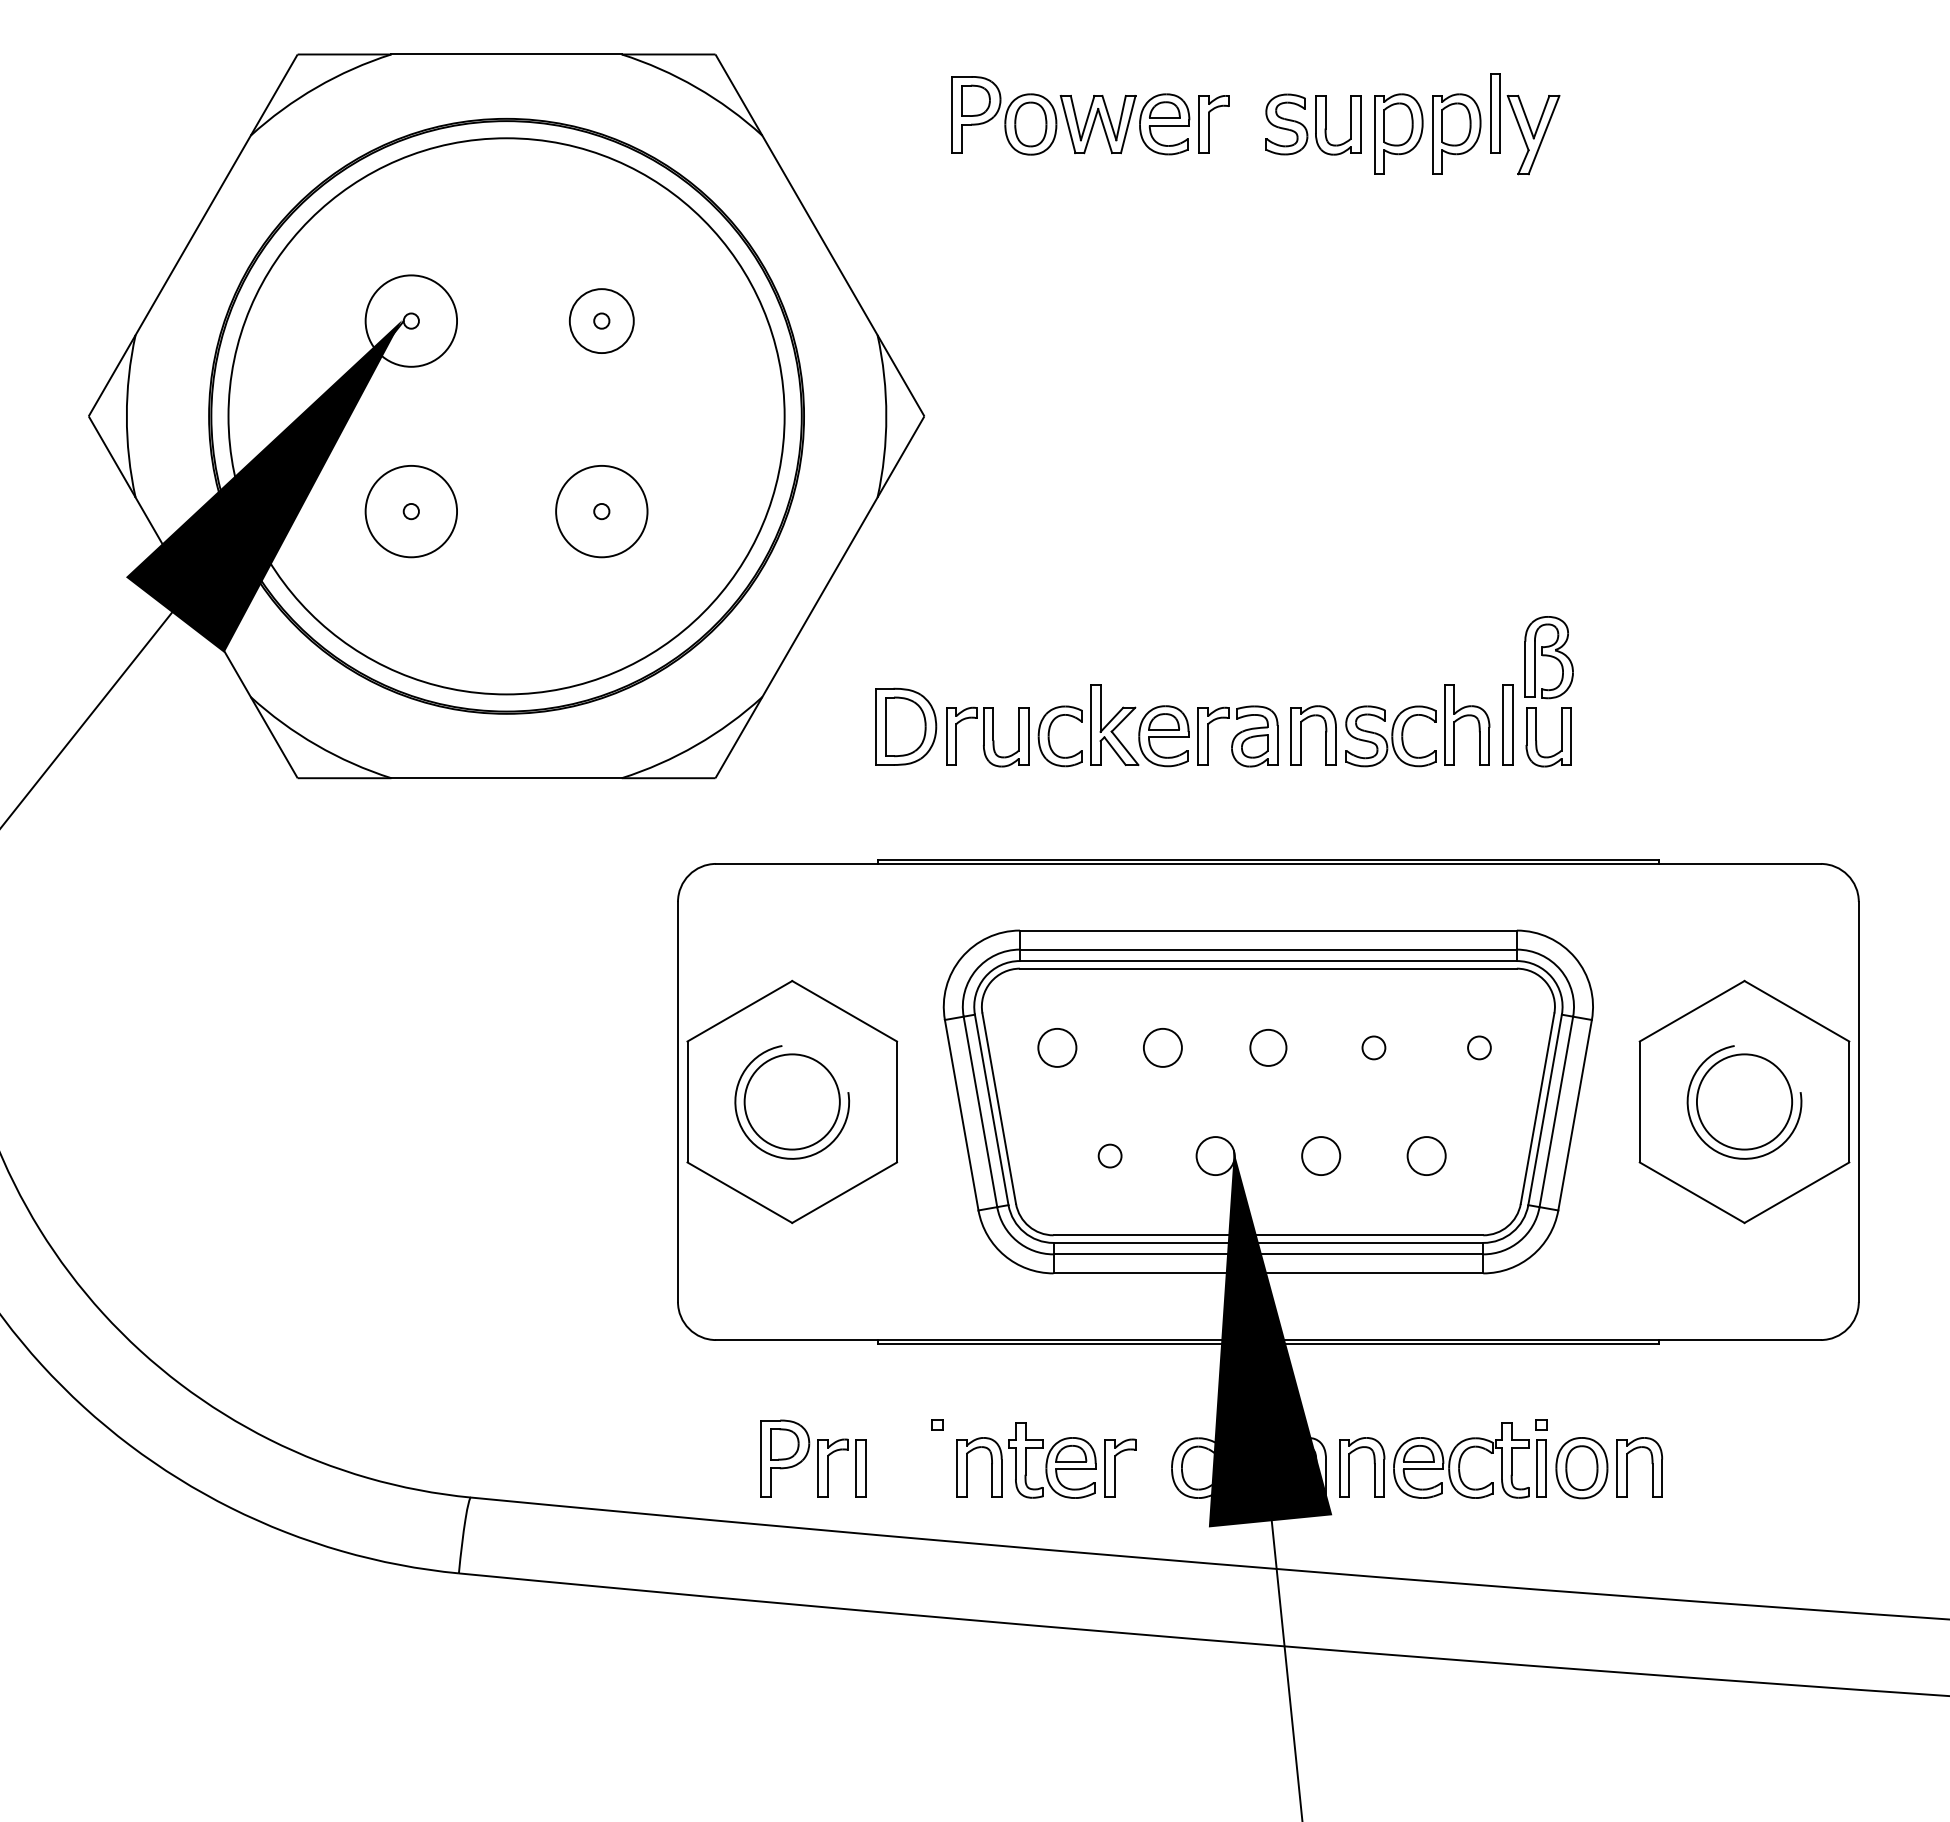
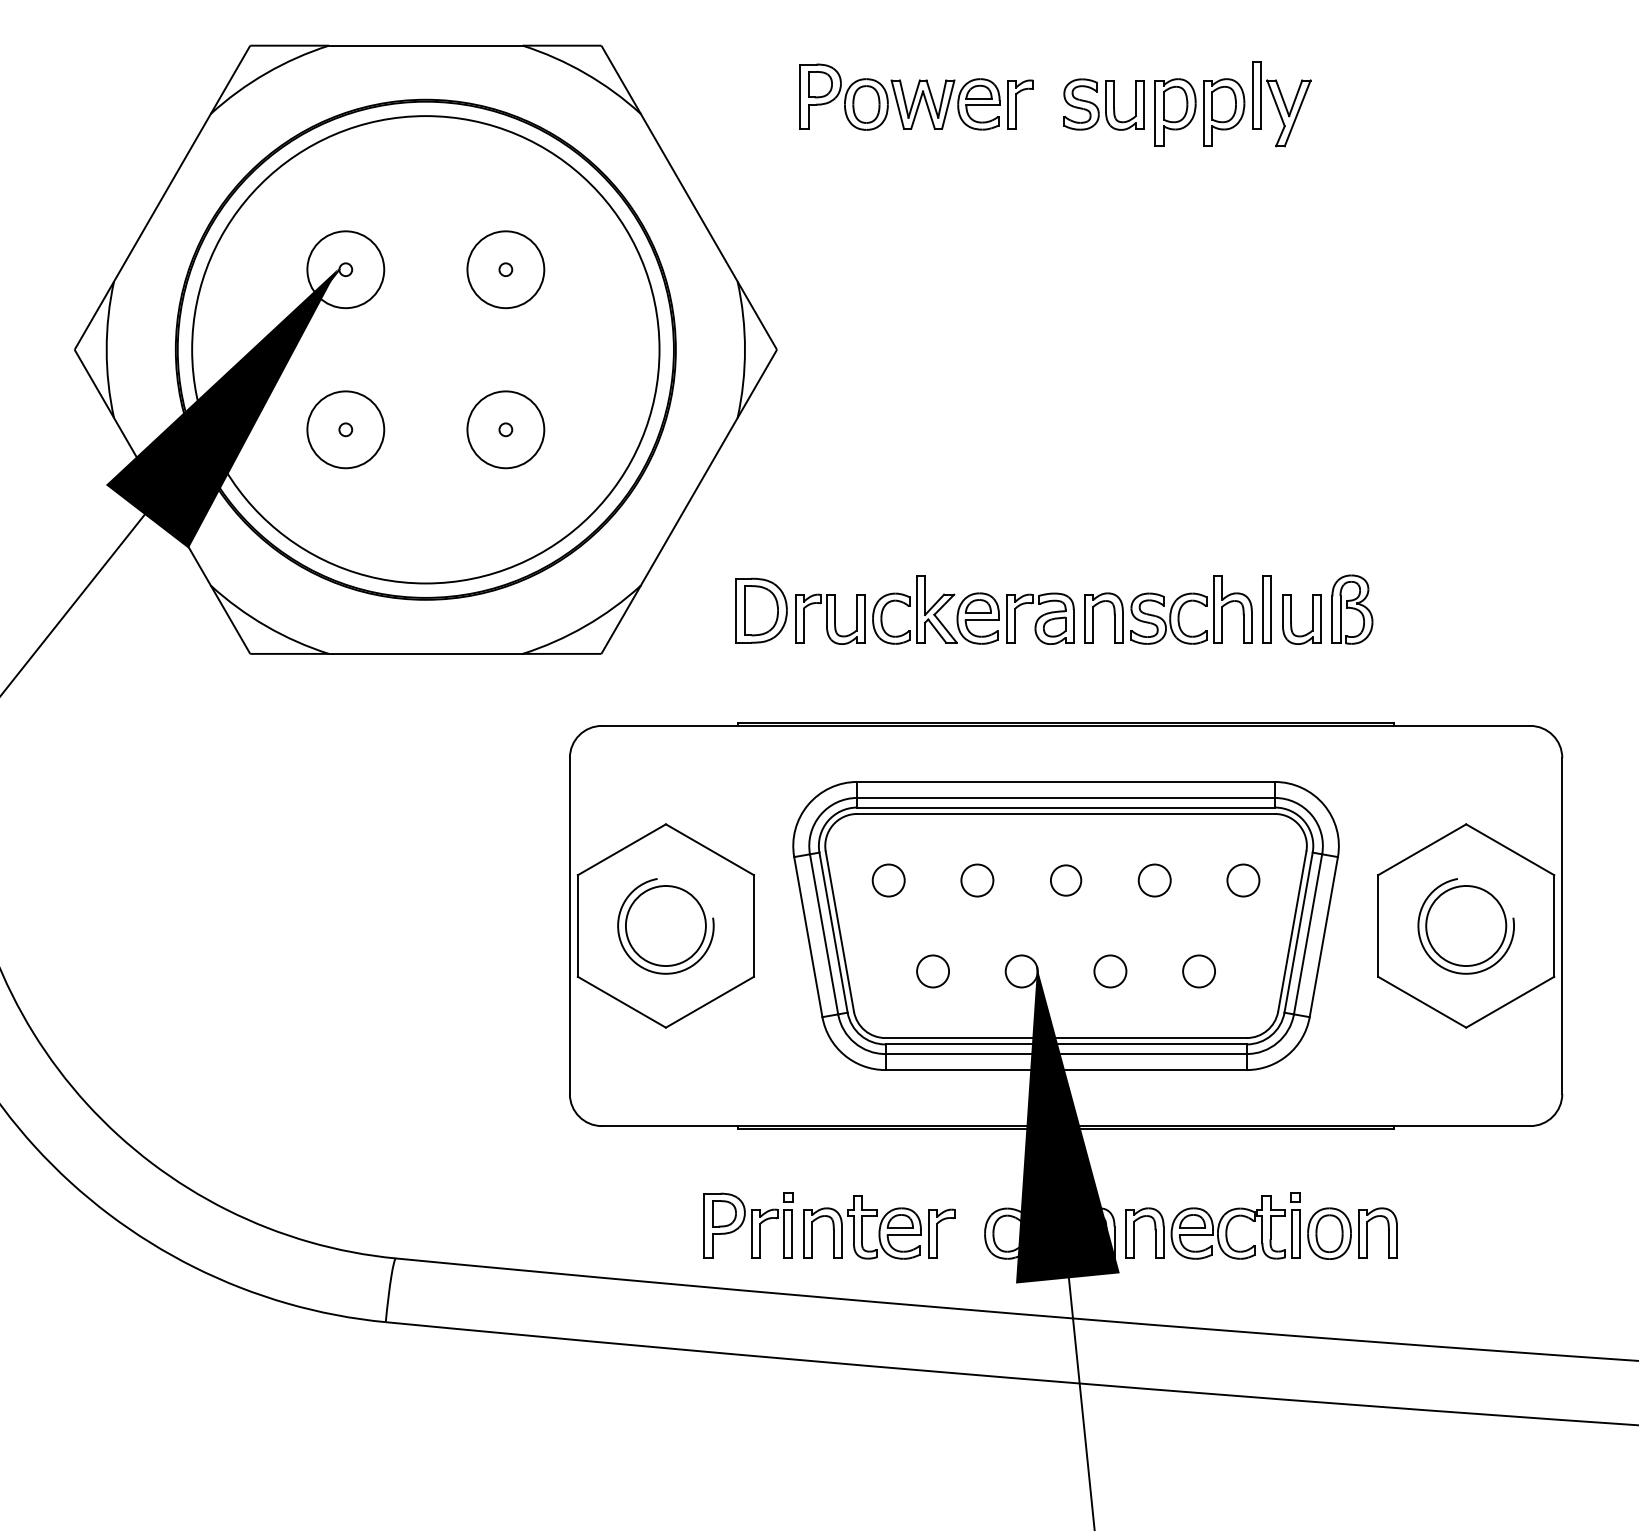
circle: (601, 320) -> (505, 269), size x1.43
part: (1548, 657) -> (1351, 609), moved
circle: (1373, 1047) -> (1154, 880), size x1.67
circle: (1479, 1047) -> (1243, 880), size x1.67
circle: (1110, 1156) -> (933, 971), size x1.67
part: (813, 1458) -> (748, 1225), moved

